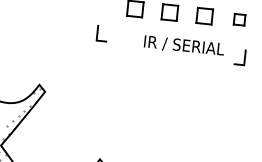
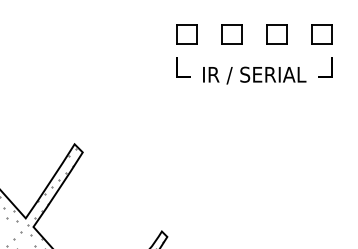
part: (239, 19) -> (321, 34), size x1.43
line: (97, 33) -> (177, 67), moved
line: (244, 57) -> (331, 67), moved

